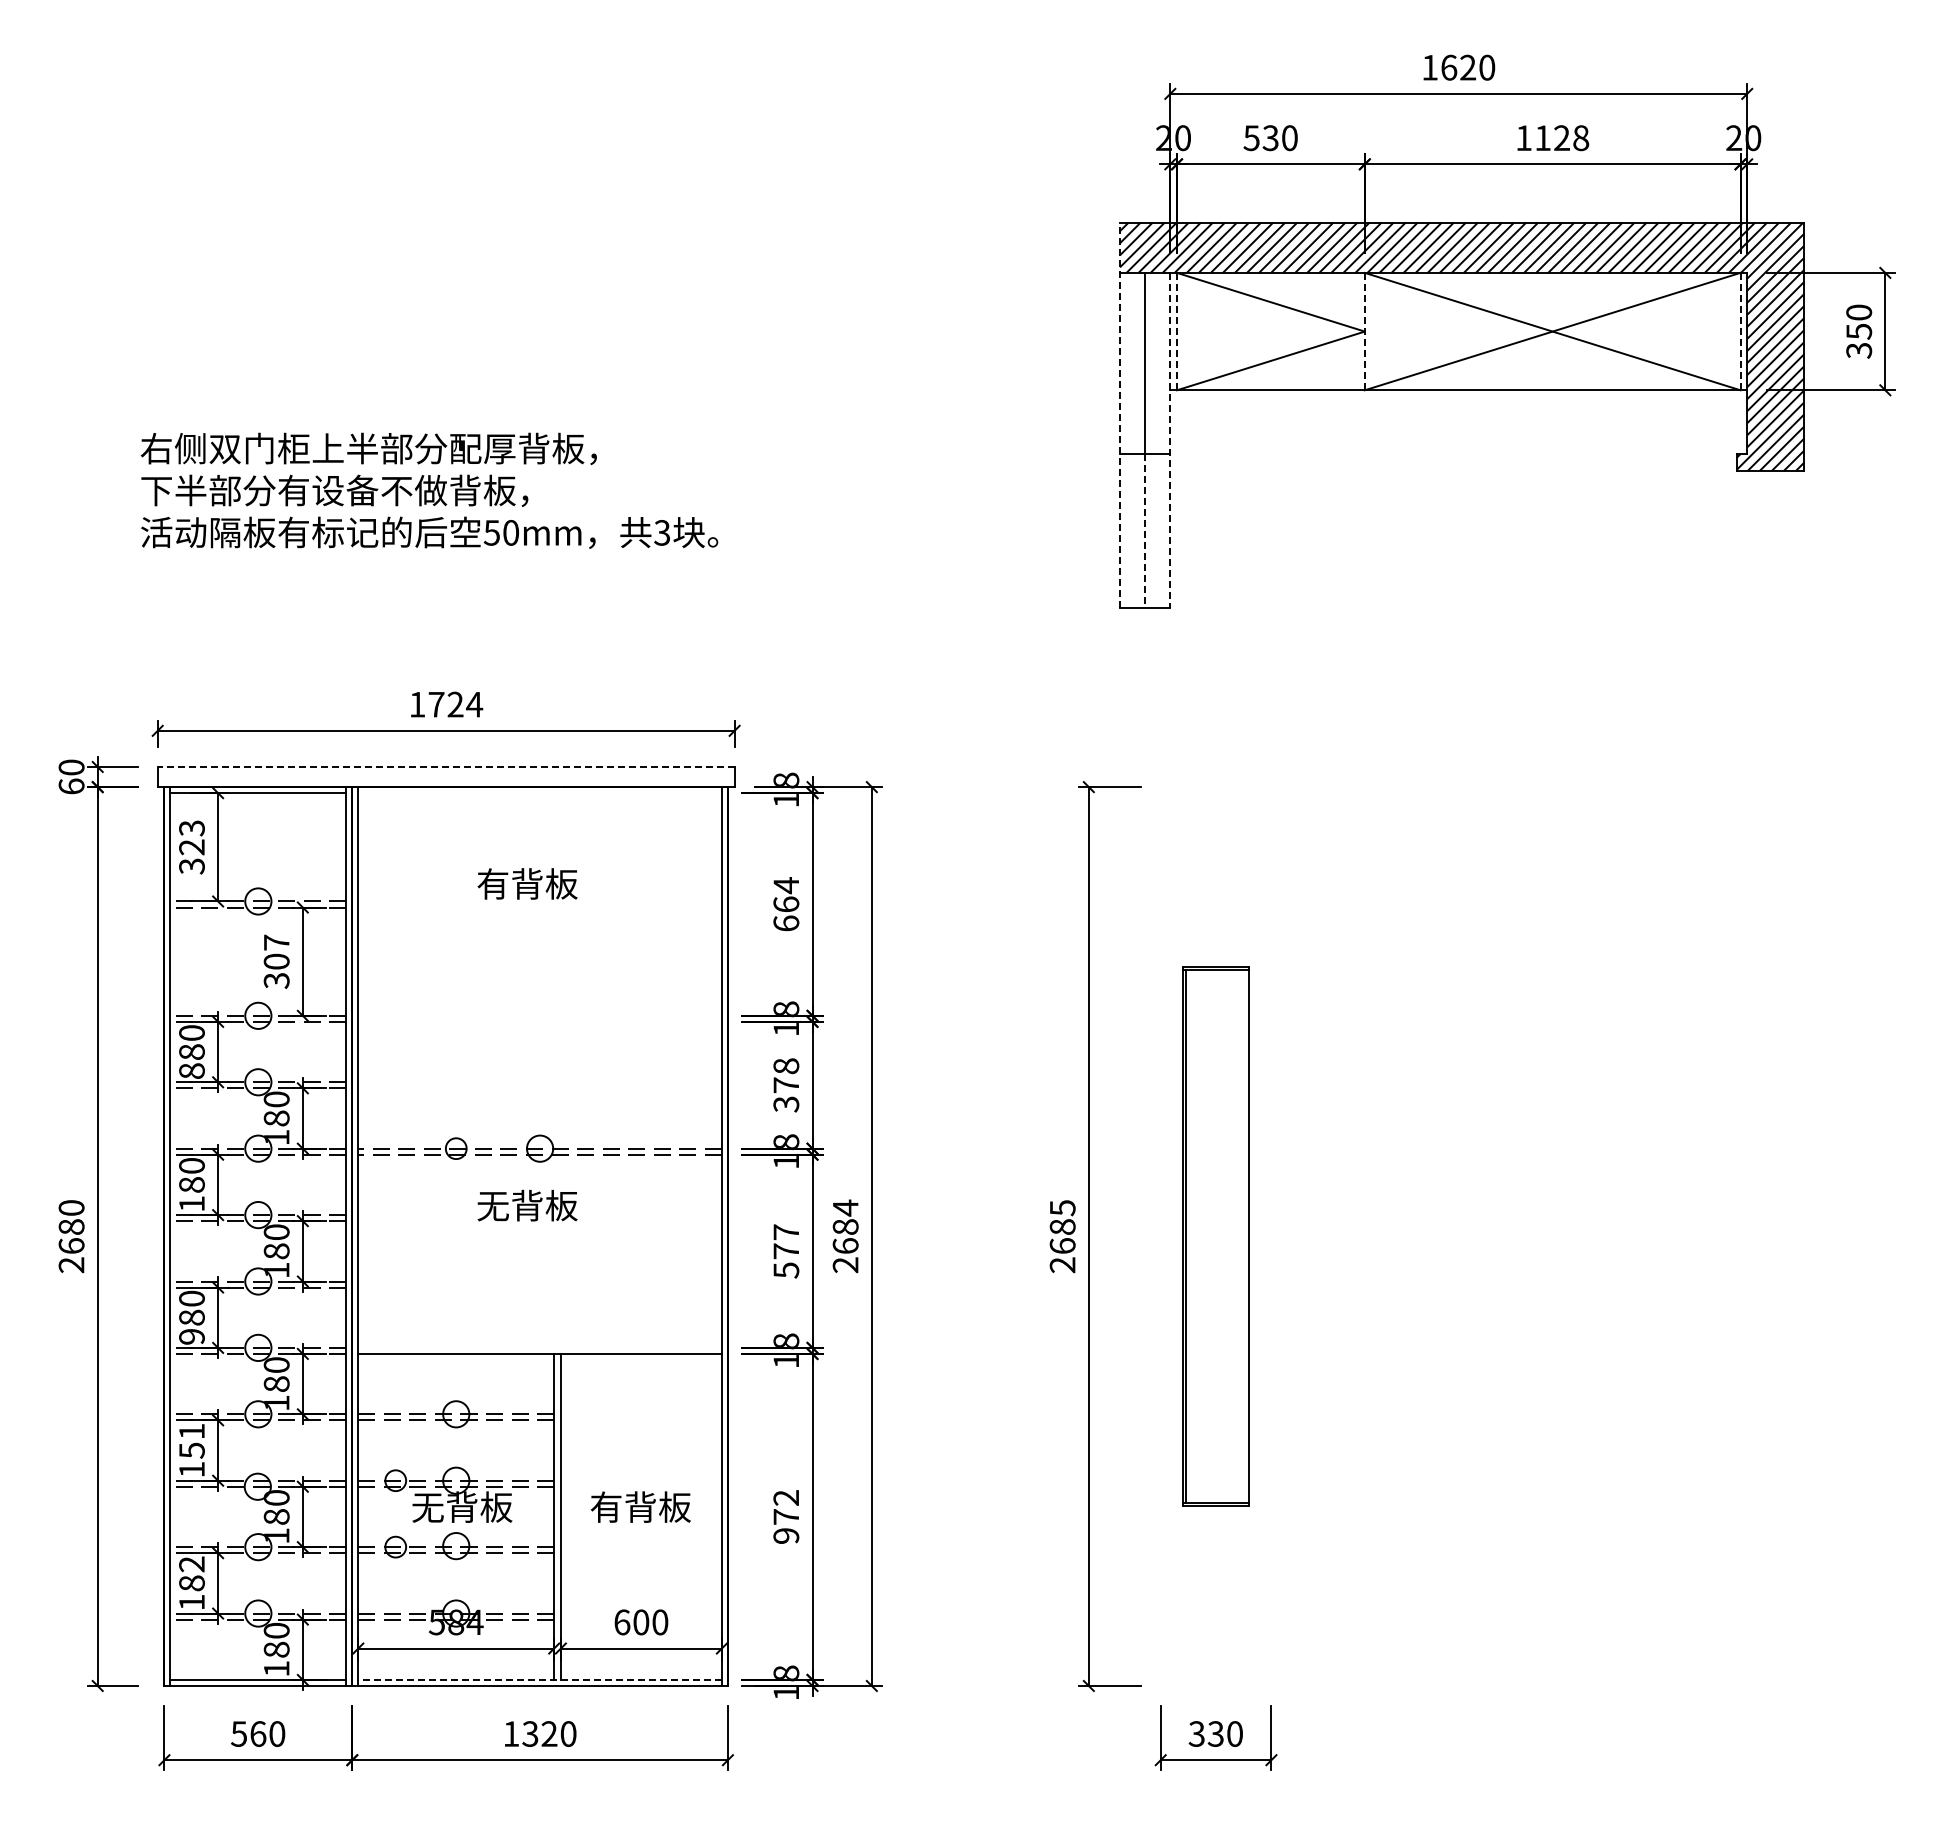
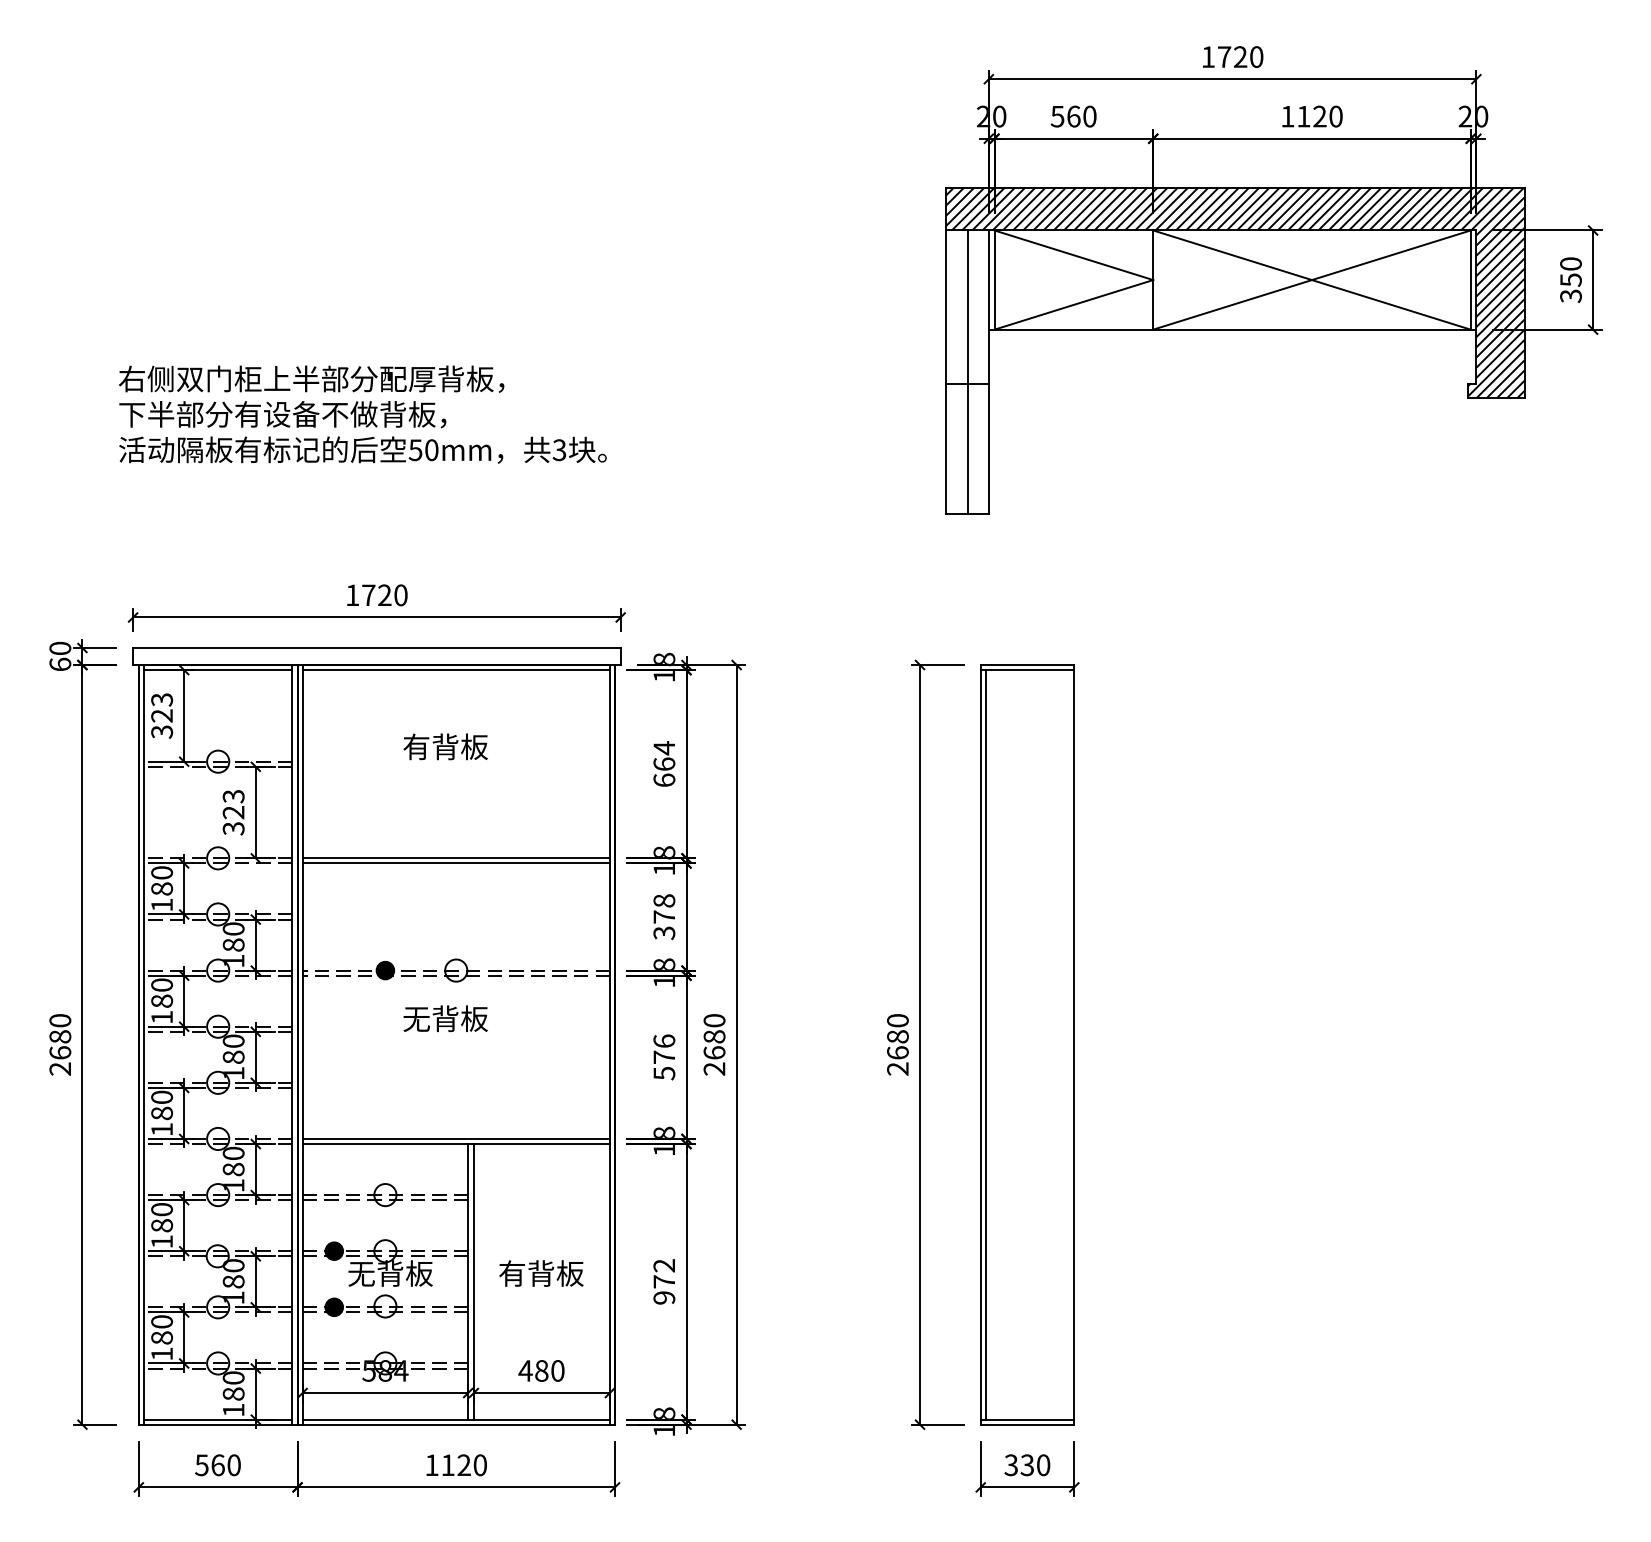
text: (1449, 67) -> (1224, 56), 1620 -> 1720
text: (1581, 137) -> (1336, 116), 1128 -> 1120
text: (1270, 138) -> (1073, 116), 530 -> 560
line: (1177, 331) -> (994, 279), dashed -> solid
line: (1364, 331) -> (1152, 279), dashed -> solid
line: (1740, 331) -> (1470, 279), dashed -> solid
line: (1119, 415) -> (945, 350), dashed -> solid
line: (1170, 440) -> (989, 372), dashed -> solid
line: (1145, 531) -> (967, 449), dashed -> solid
text: (474, 704) -> (400, 595), 1724 -> 1720
line: (445, 766) -> (376, 647), dashed -> solid
line: (539, 793) -> (455, 670), added
text: (276, 951) -> (233, 803), 307 -> 323
line: (539, 1015) -> (455, 858), added
line: (539, 1021) -> (455, 863), added
text: (191, 1070) -> (161, 904), 880 -> 180
fill: (455, 1148) -> (384, 970), added
text: (845, 1207) -> (714, 1020), 2684 -> 2680
text: (1062, 1208) -> (897, 1021), 2685 -> 2680
text: (786, 1232) -> (664, 1041), 577 -> 576
part: (1215, 1236) -> (1027, 1044), size x1.67
text: (191, 1336) -> (161, 1129), 980 -> 180
line: (539, 1347) -> (455, 1138), added
text: (191, 1440) -> (161, 1217), 151 -> 180
fill: (395, 1480) -> (334, 1251), added
fill: (395, 1546) -> (334, 1306), added
text: (191, 1564) -> (161, 1322), 182 -> 180
text: (631, 1622) -> (533, 1371), 600 -> 480
line: (540, 1679) -> (456, 1419), dashed -> solid
text: (530, 1733) -> (448, 1464), 1320 -> 1120

